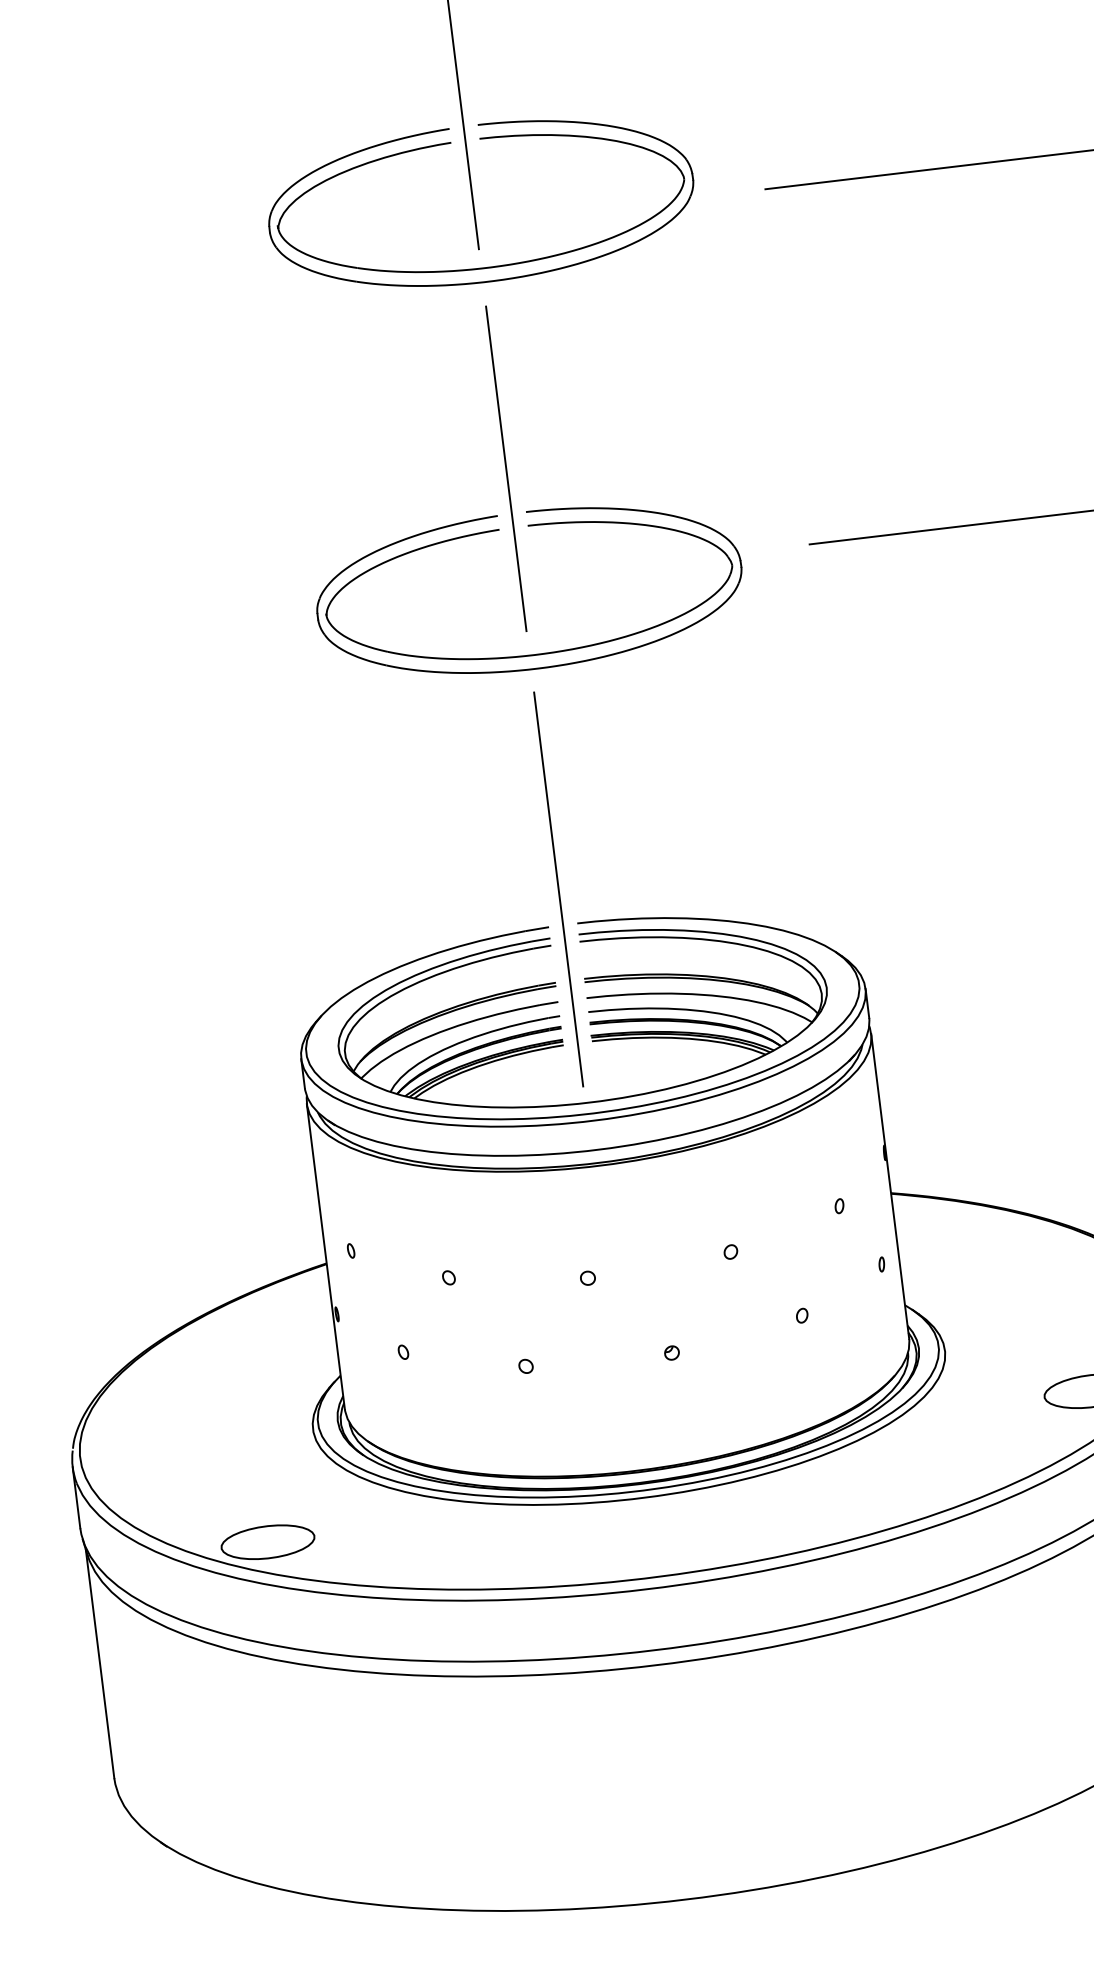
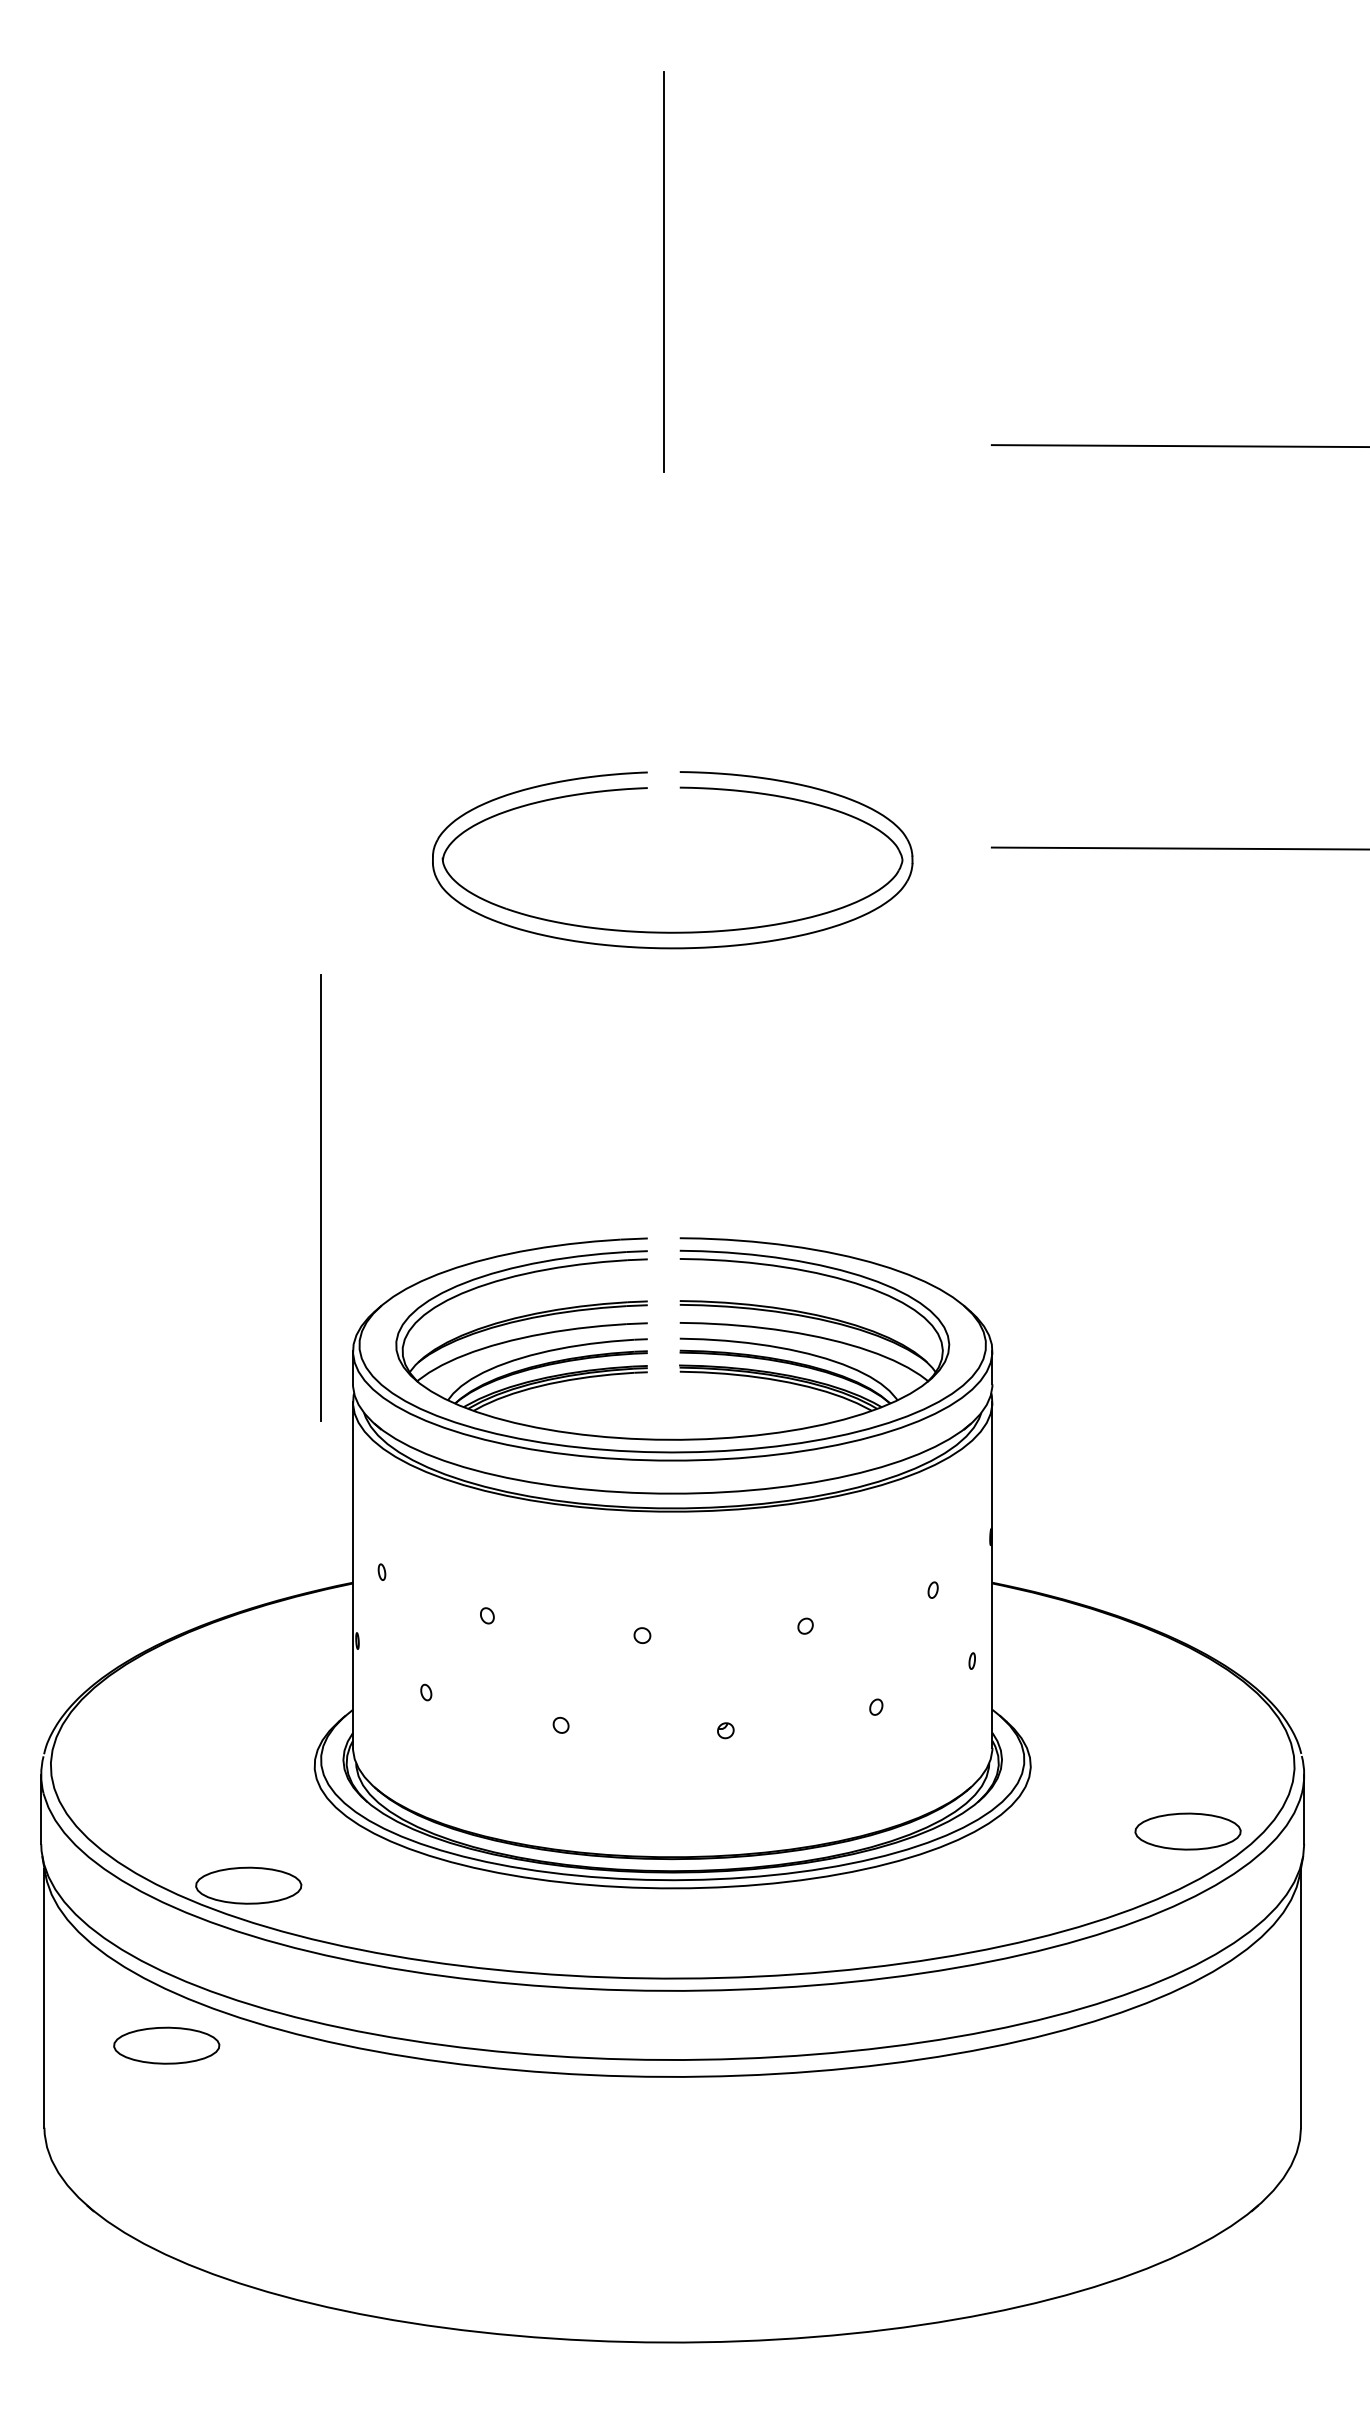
part: (482, 139) -> (683, 350), removed
line: (505, 468) -> (663, 720), removed
line: (558, 889) -> (320, 1197), moved
part: (213, 1692) -> (166, 2045), added

